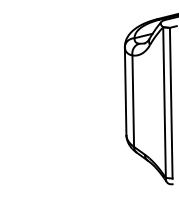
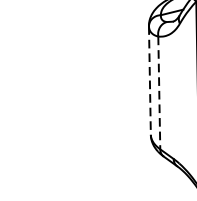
line: (125, 91) -> (149, 80), solid -> dashed
line: (133, 101) -> (159, 93), solid -> dashed

